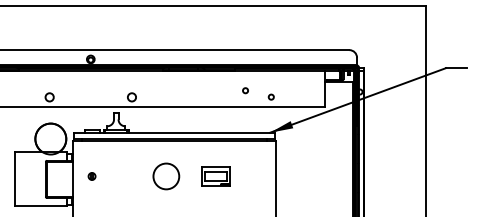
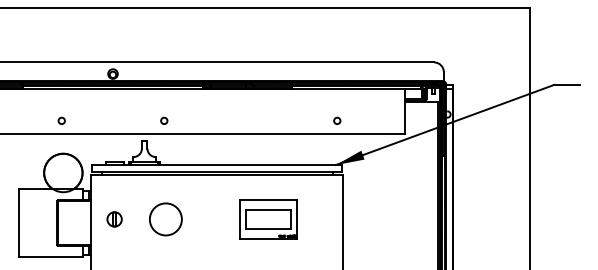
circle: (245, 90) -> (305, 112), removed
circle: (49, 96) -> (61, 120), size x0.62
circle: (132, 96) -> (164, 120), size x0.62
part: (91, 176) -> (114, 219), size x1.67
circle: (166, 176) -> (165, 219), moved
part: (215, 176) -> (268, 219), size x1.67

